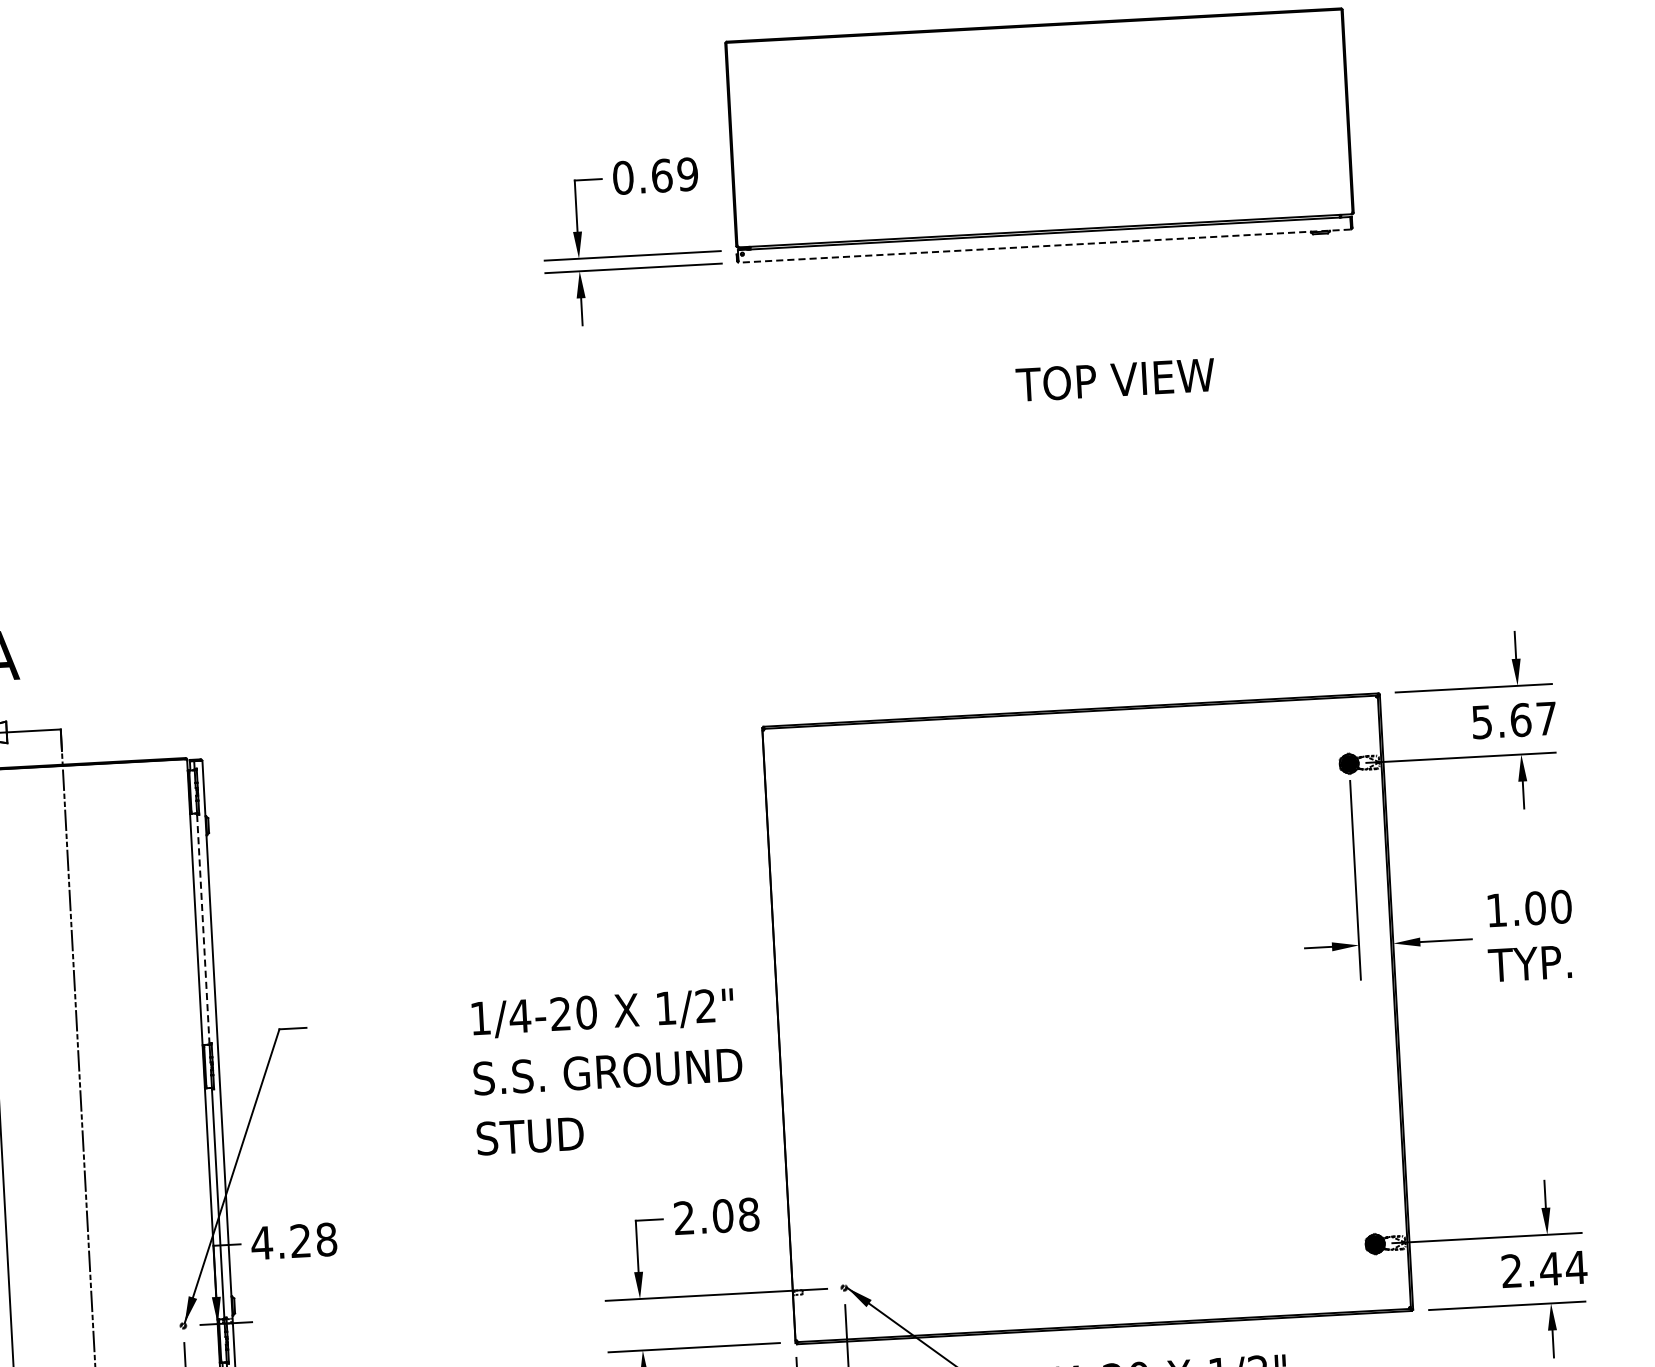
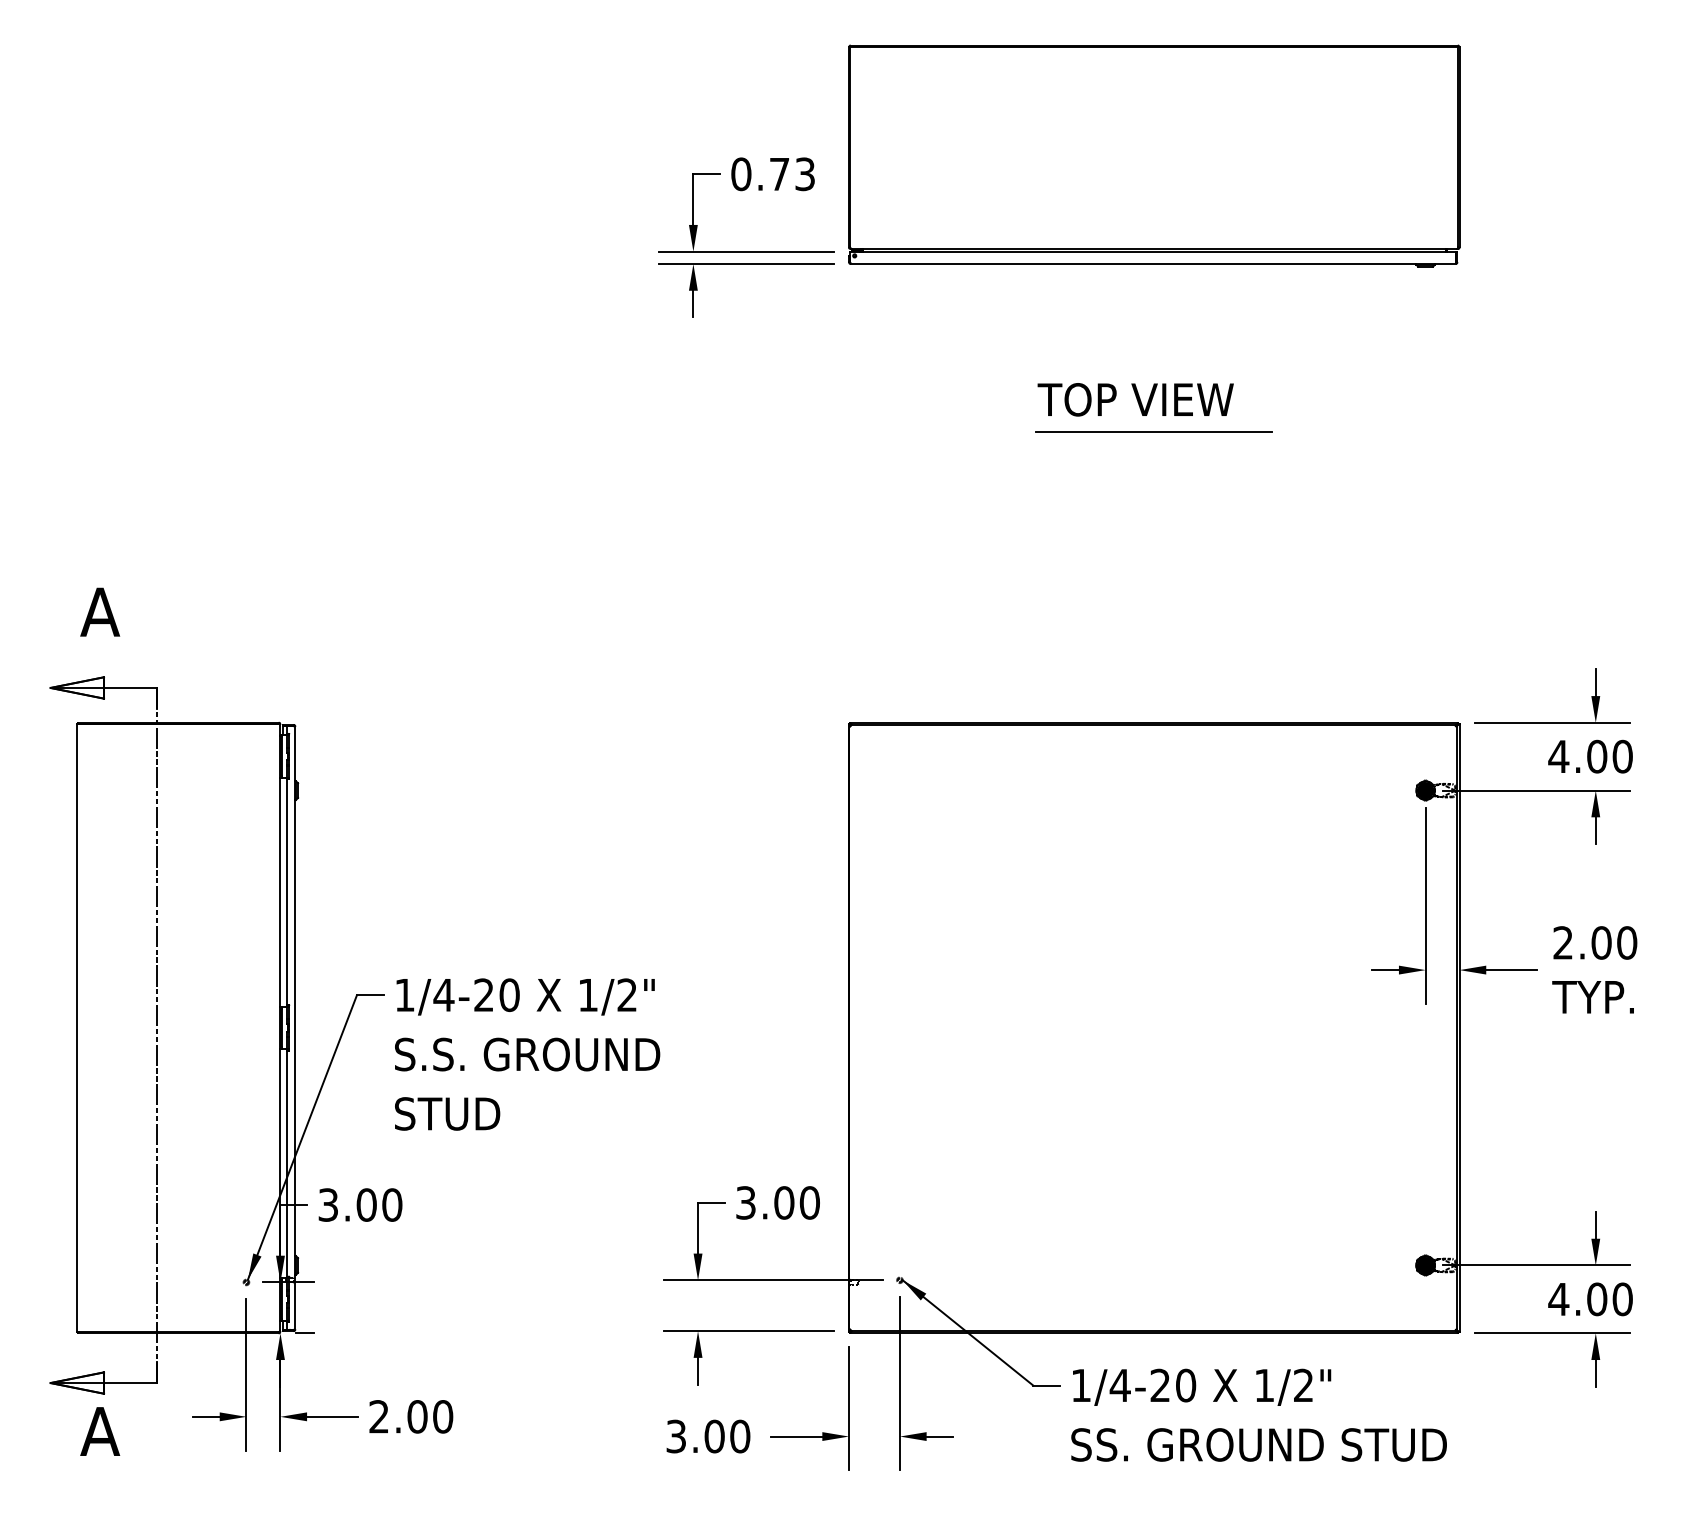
text: (675, 175) -> (792, 174), 0.69 -> 0.73
line: (1044, 246) -> (1152, 264), dashed -> solid
text: (1115, 379) -> (1135, 399), moved
line: (1054, 416) -> (1153, 432), added
text: (1514, 720) -> (1590, 756), 5.67 -> 4.00
text: (1495, 909) -> (1562, 942), 1.00 -> 2.00
line: (203, 929) -> (287, 892), dashed -> solid
text: (607, 1071) -> (527, 1054), moved
text: (716, 1215) -> (777, 1202), 2.08 -> 3.00
text: (293, 1240) -> (359, 1204), 4.28 -> 3.00
text: (1543, 1269) -> (1590, 1299), 2.44 -> 4.00

